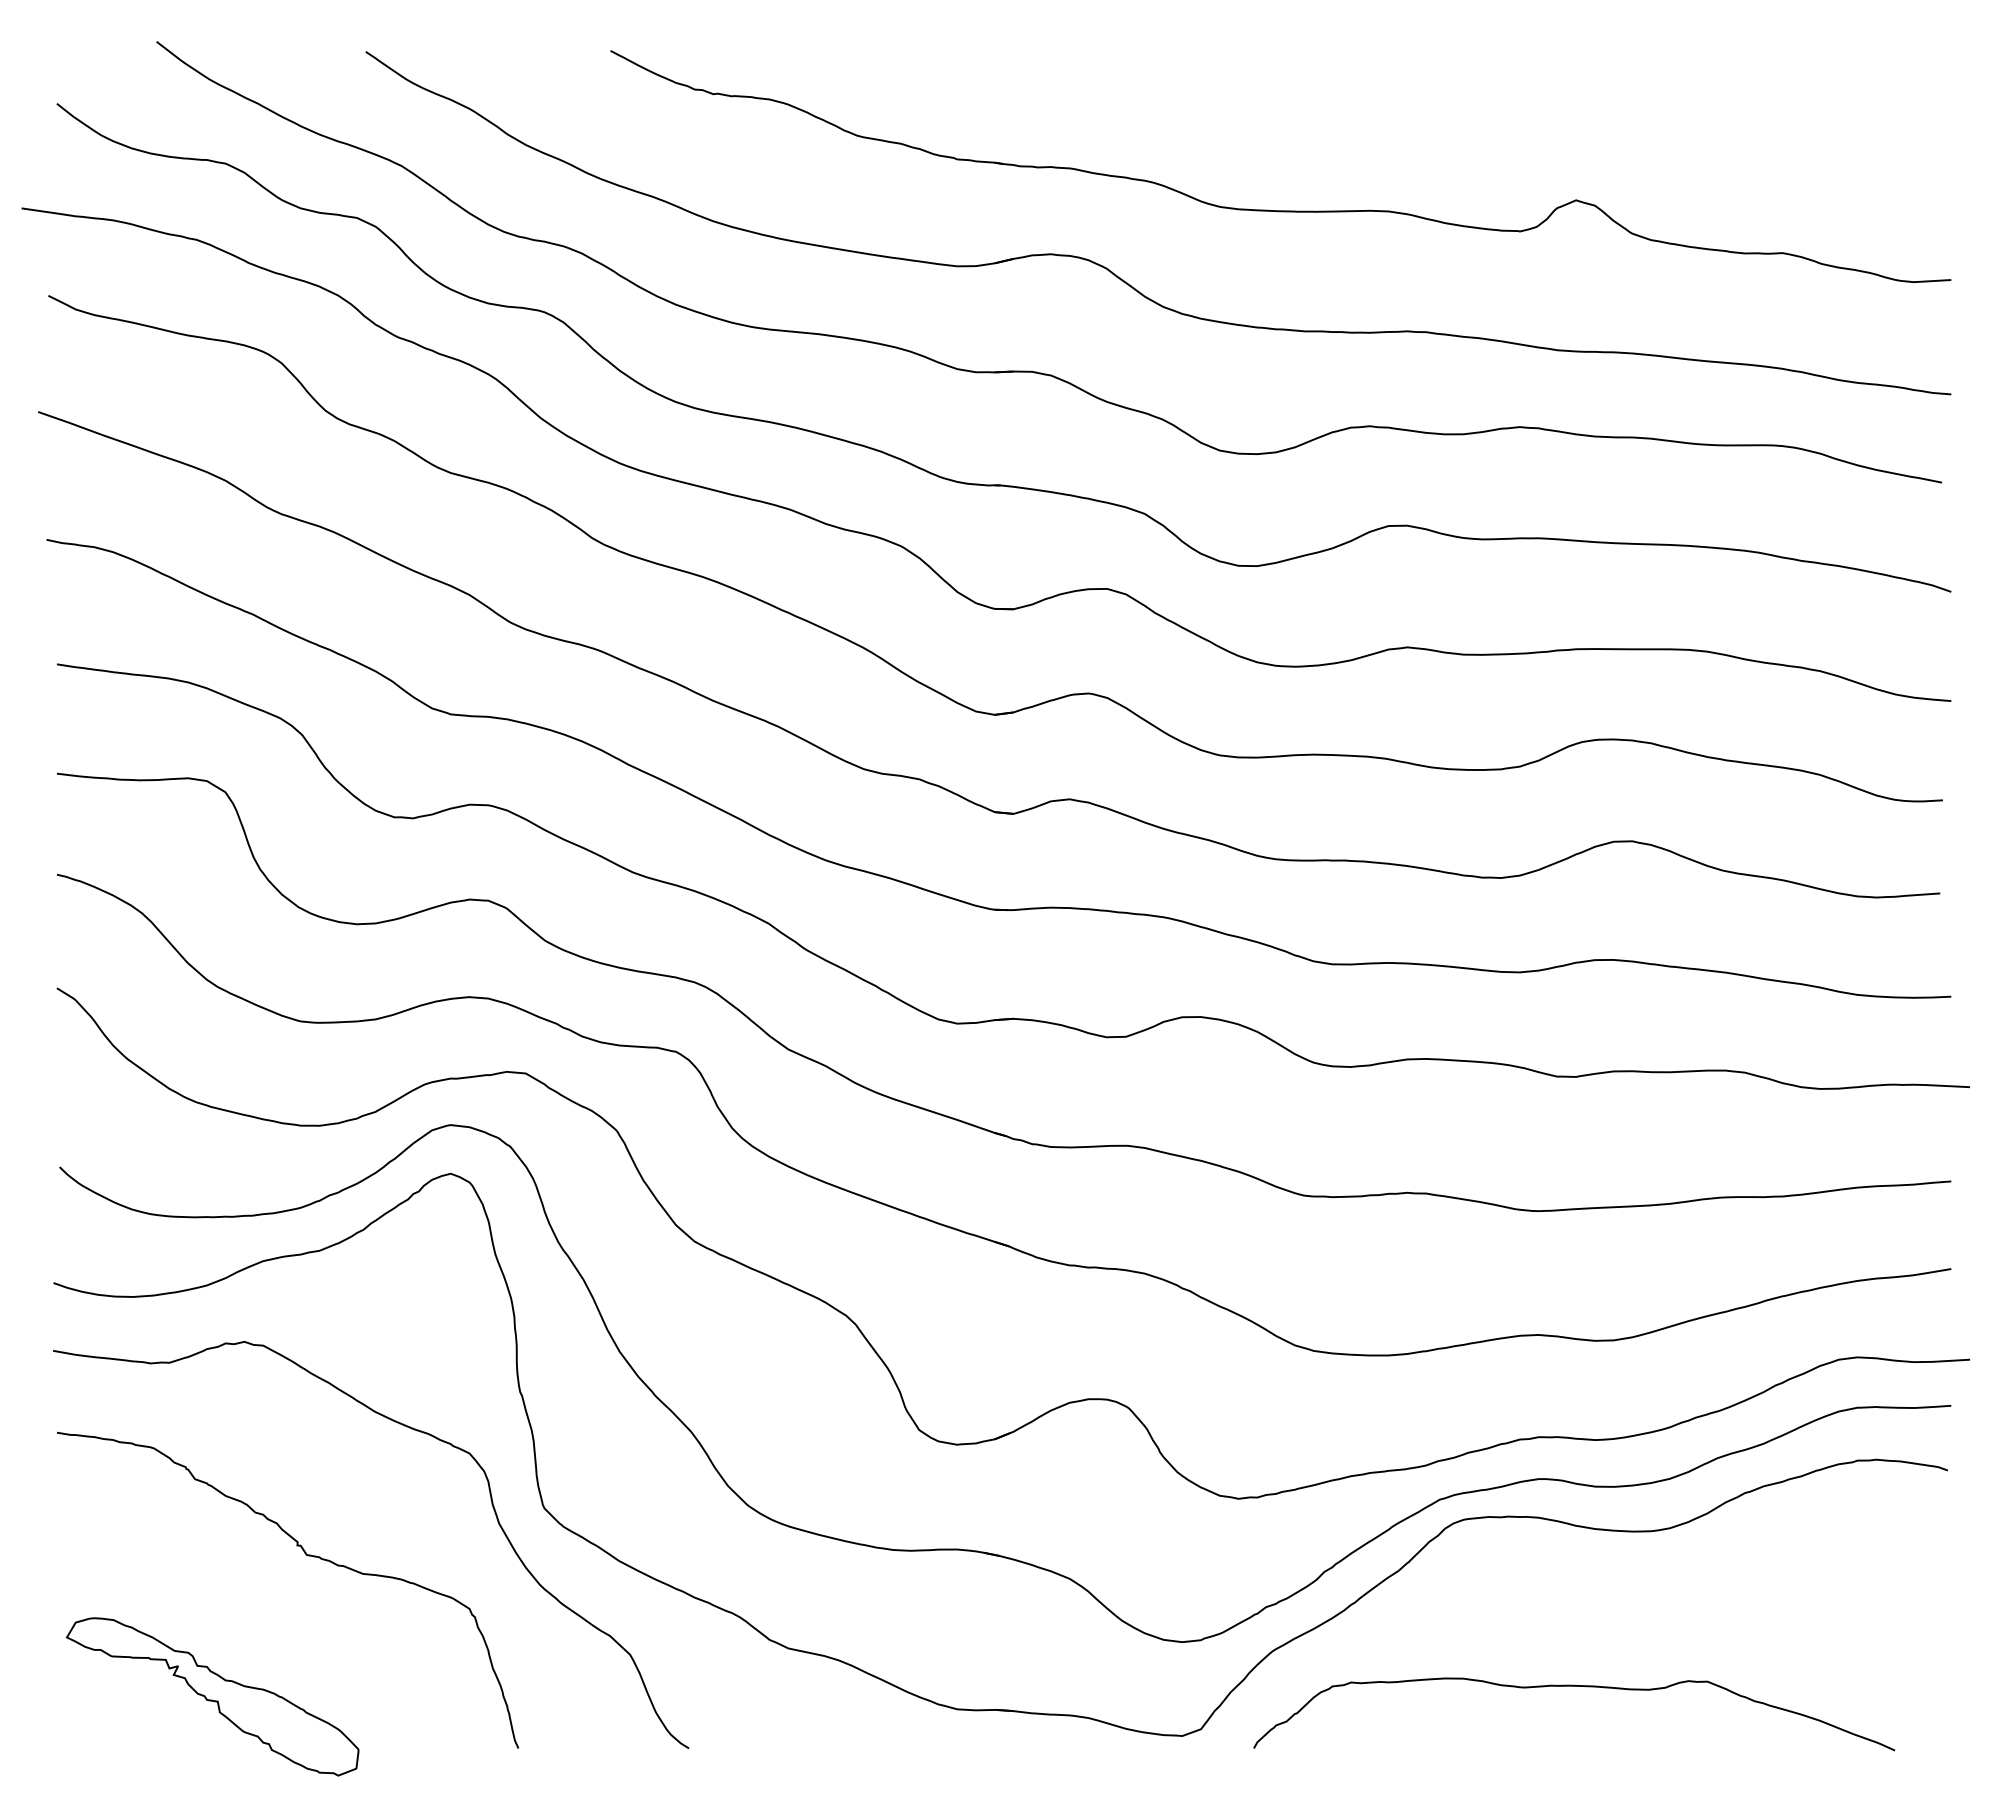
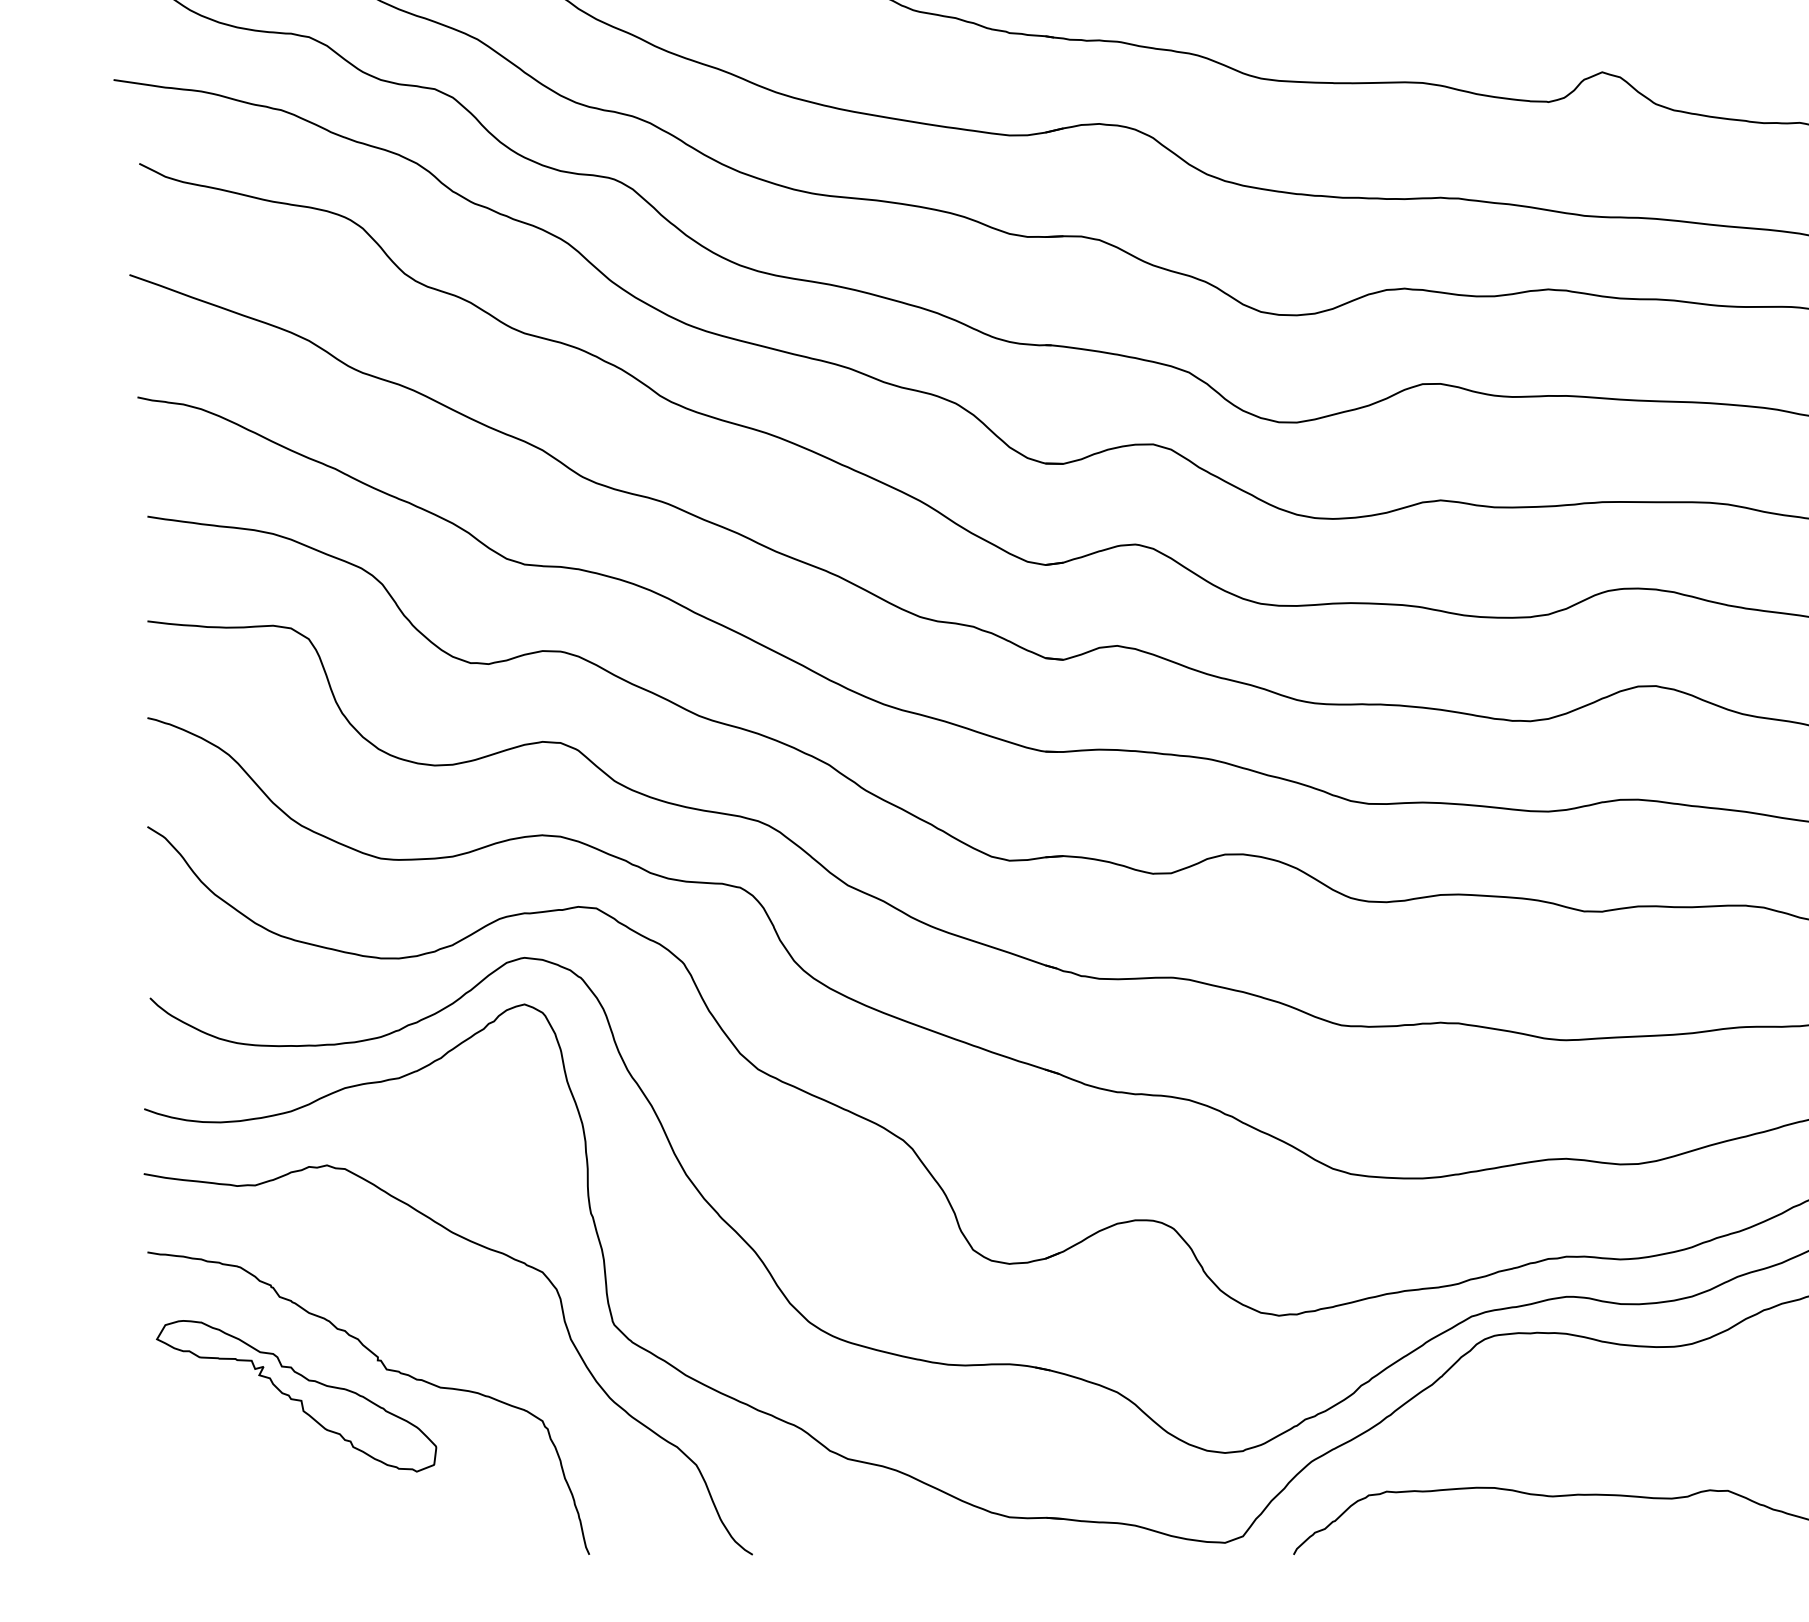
part: (212, 1696) -> (296, 1395), moved

